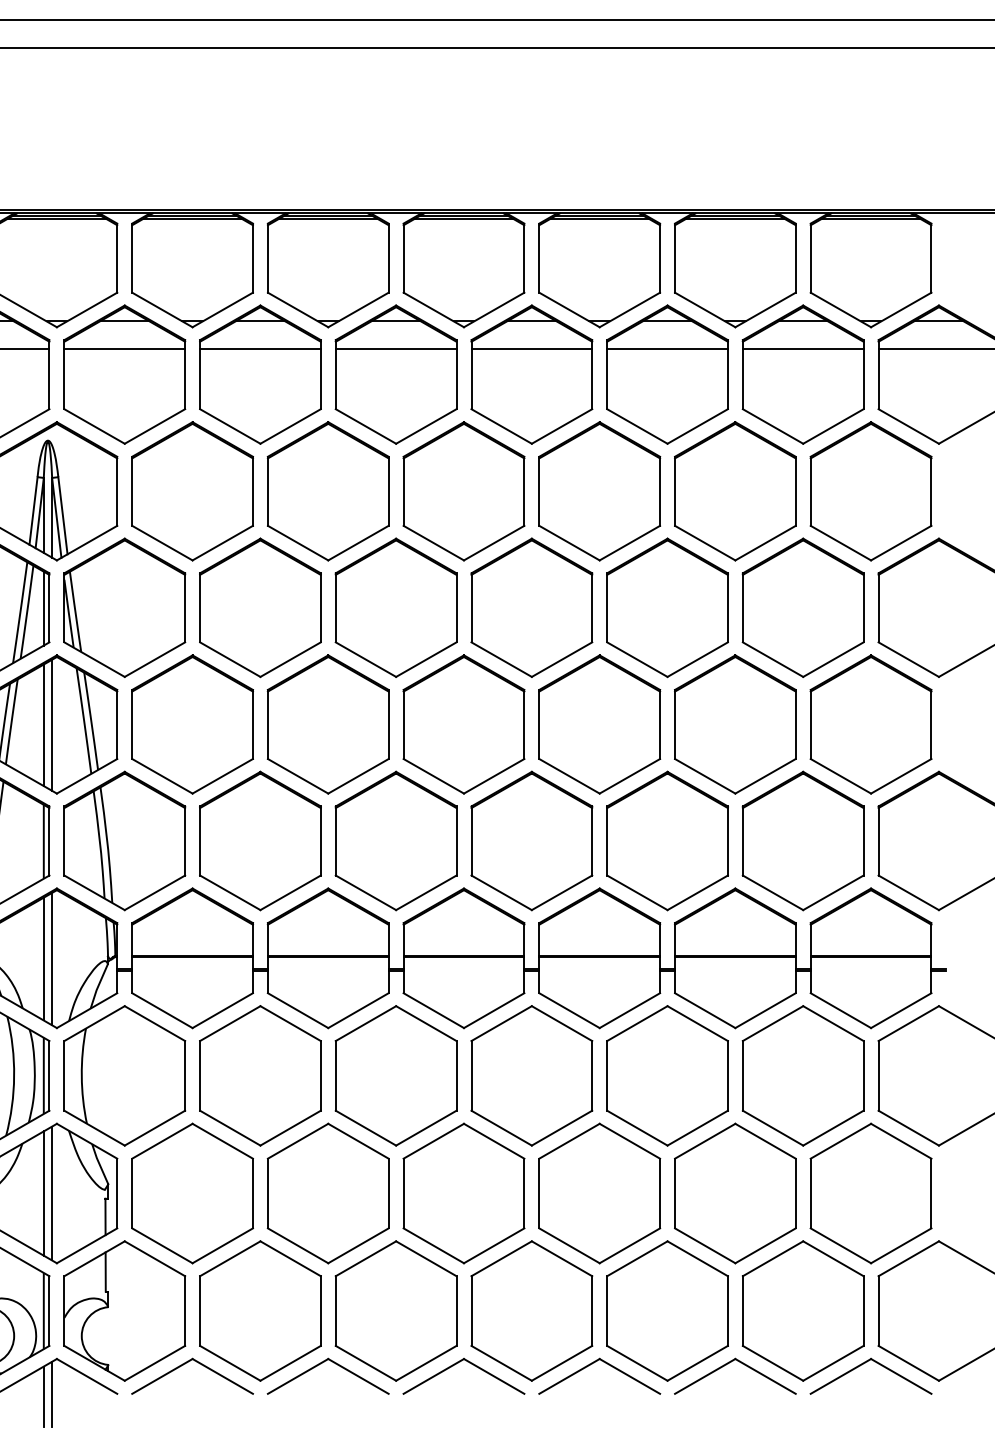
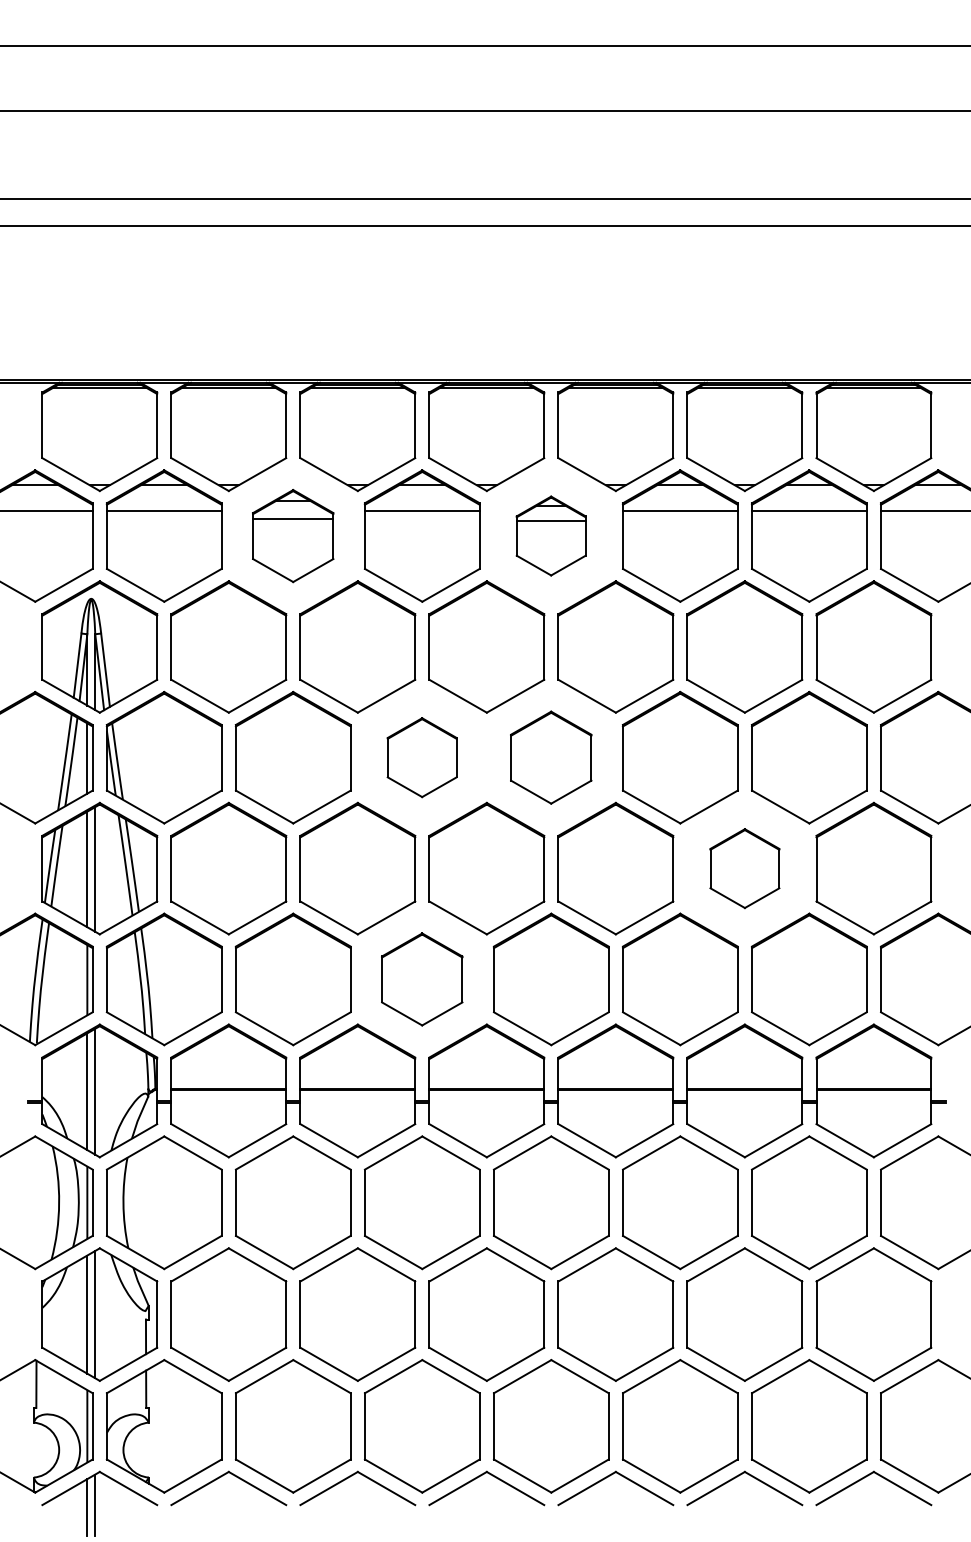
part: (259, 374) -> (292, 535), size x0.7
part: (530, 374) -> (550, 535), size x0.6
part: (395, 607) -> (421, 757), size x0.6
part: (530, 607) -> (550, 757), size x0.7
part: (734, 724) -> (744, 868), size x0.6
part: (395, 841) -> (421, 979), size x0.7

